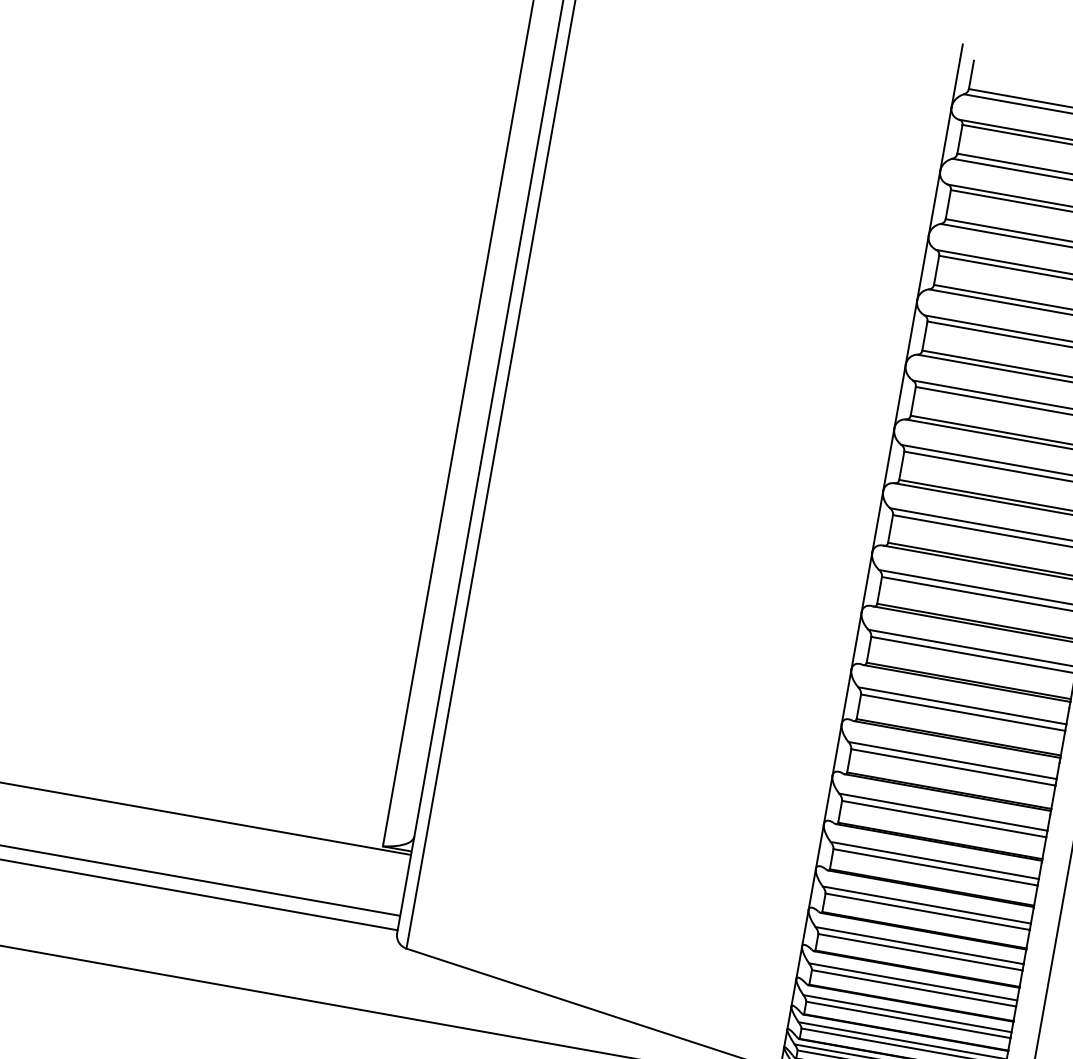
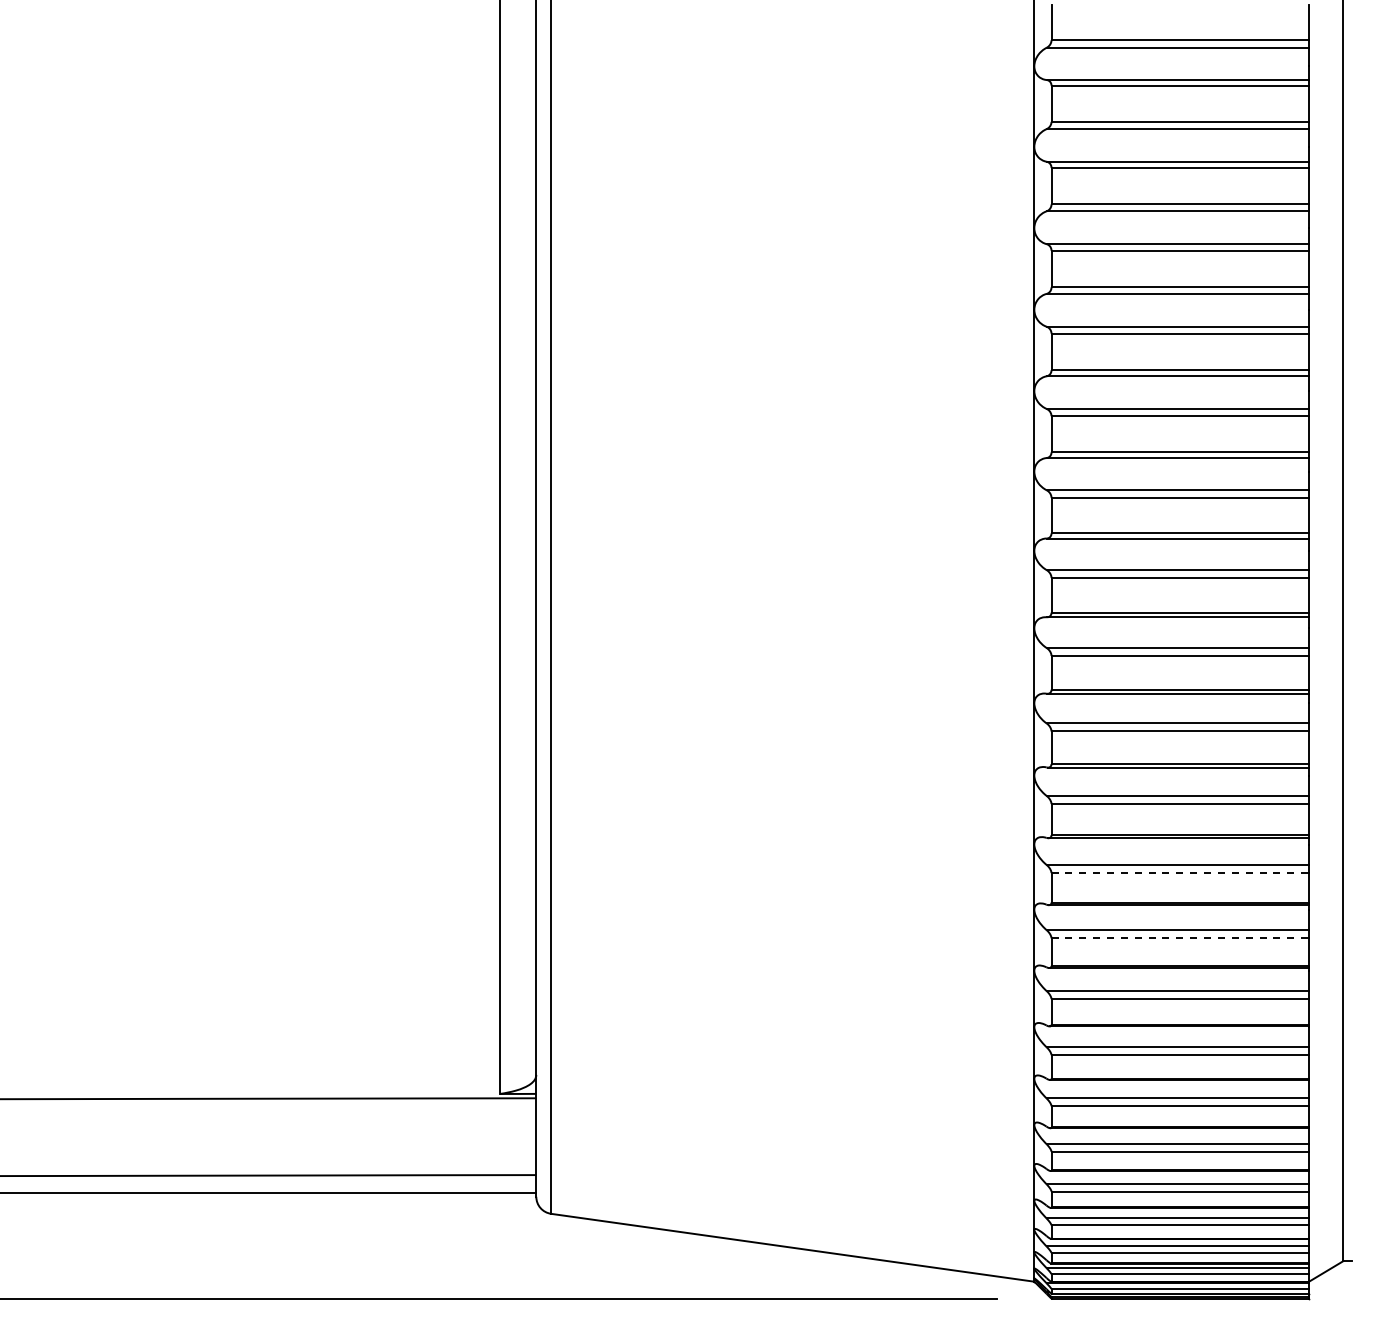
line: (953, 767) -> (1180, 873), solid -> dashed
line: (944, 819) -> (1180, 938), solid -> dashed

